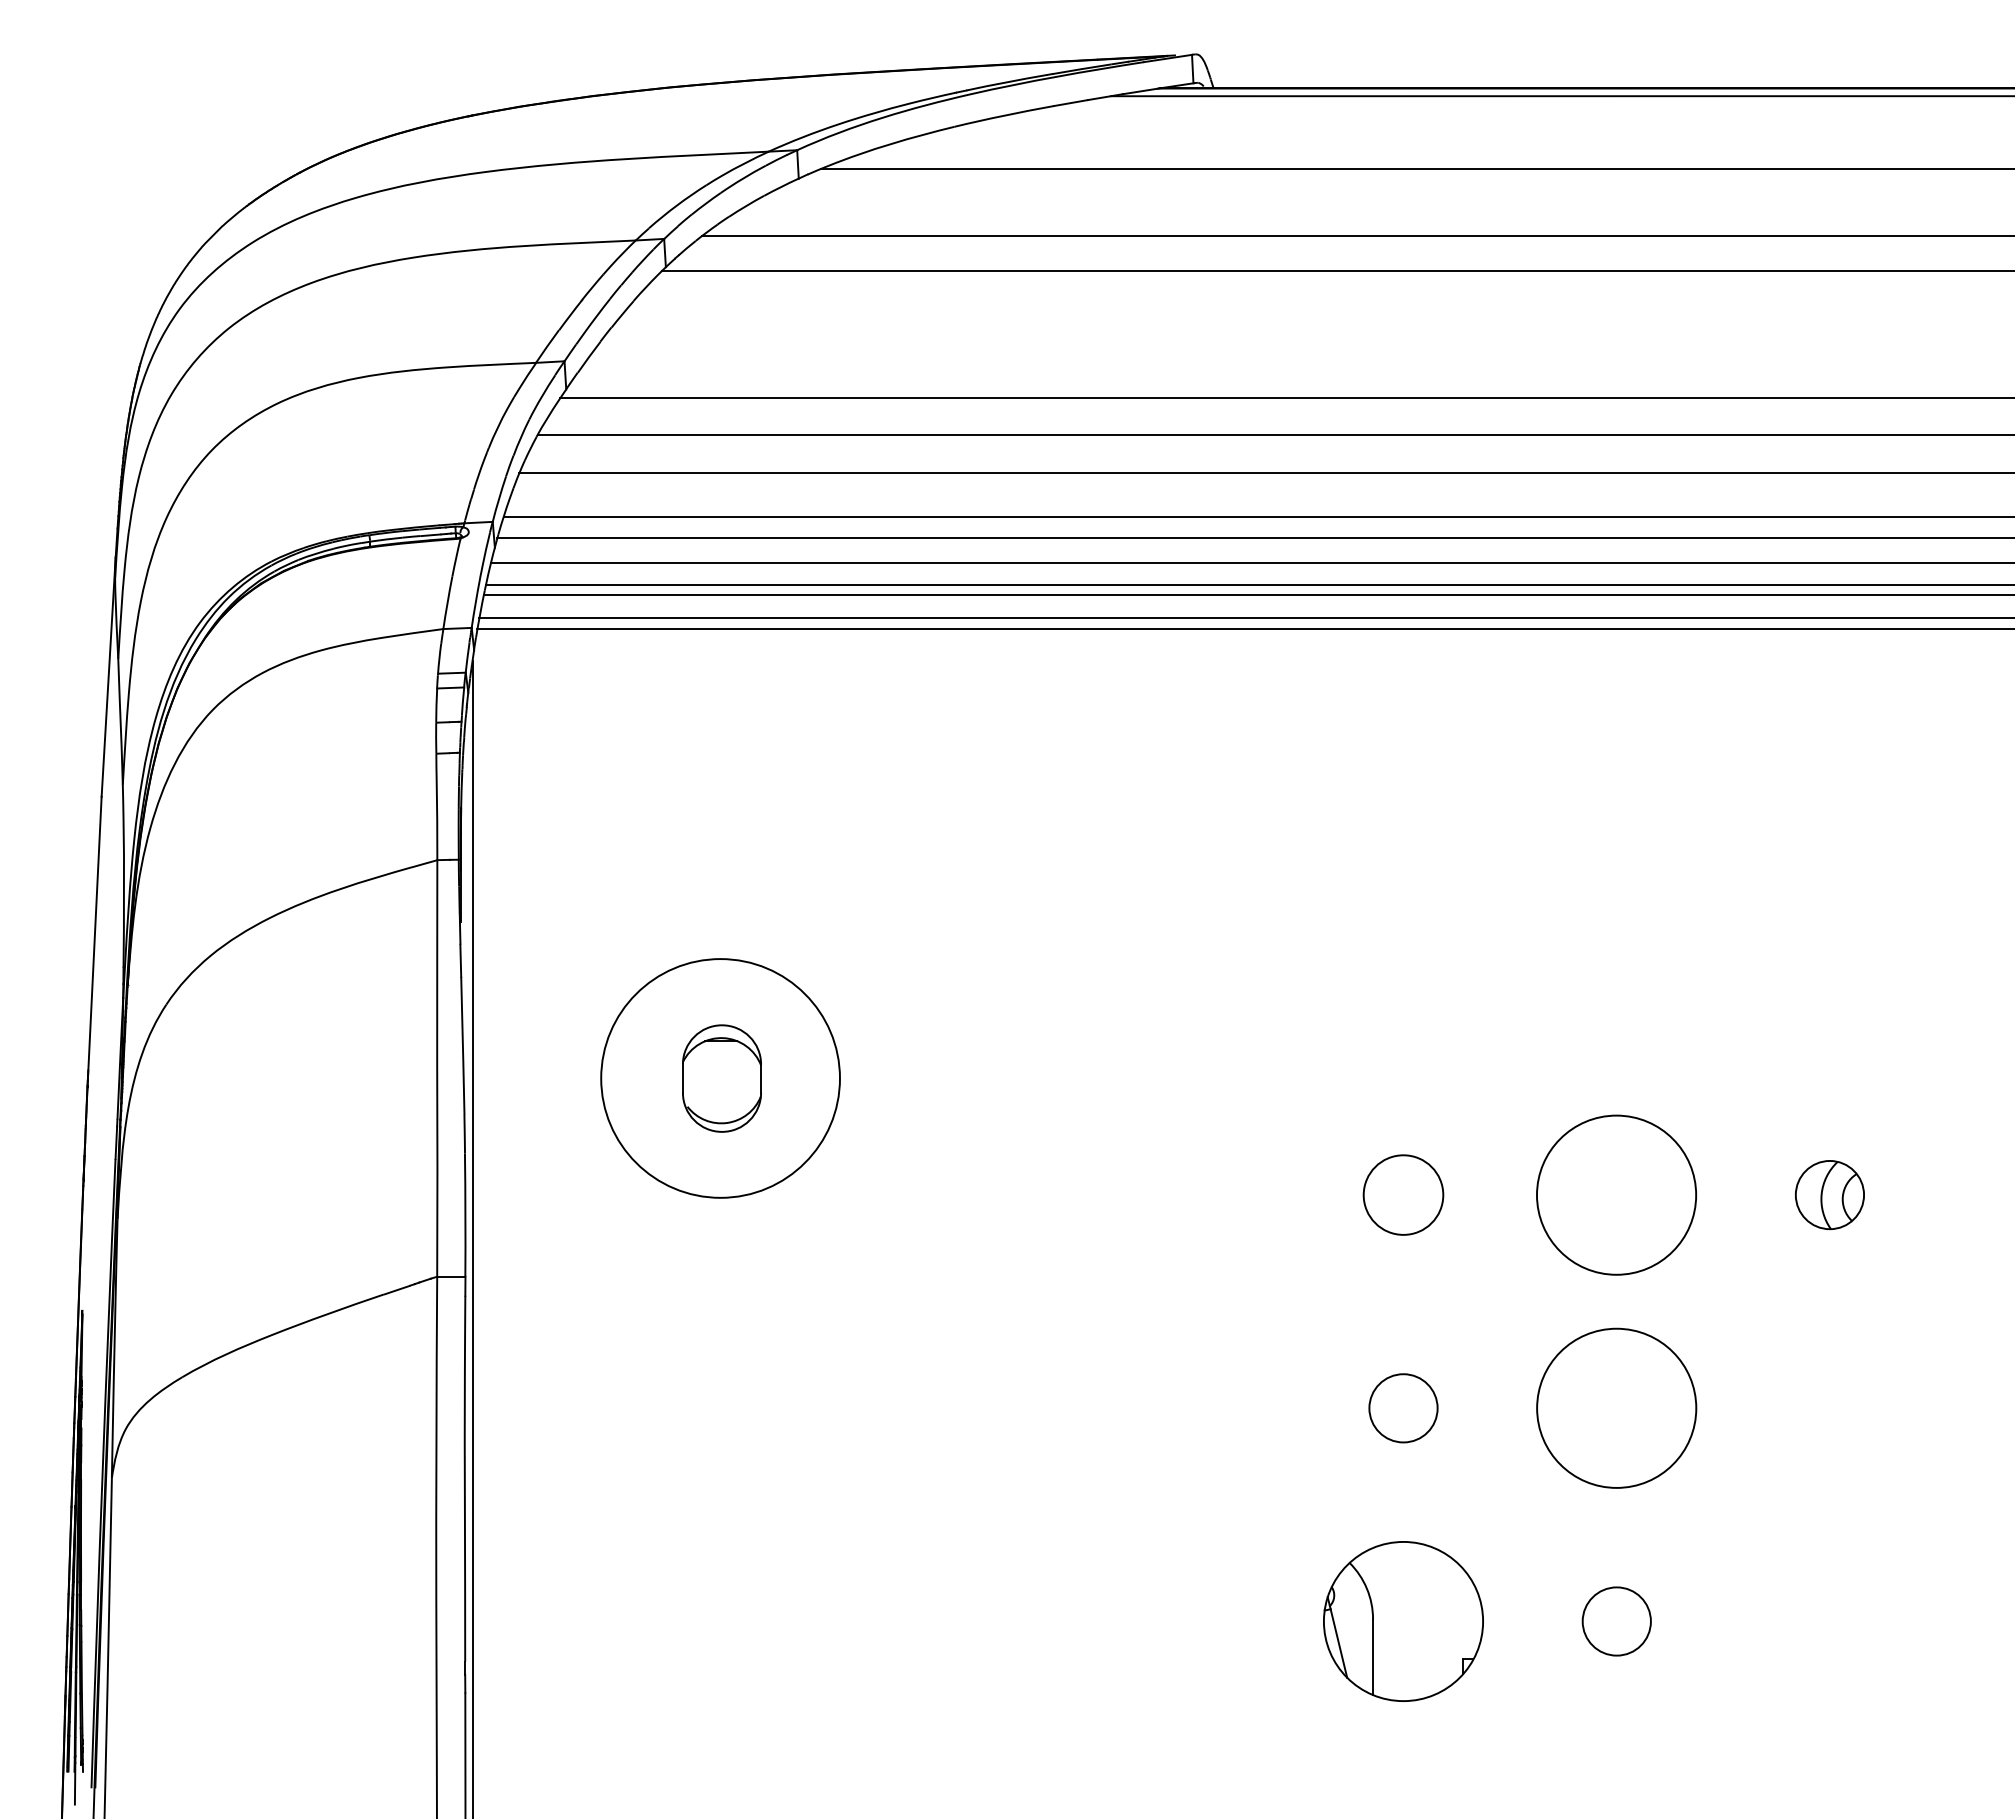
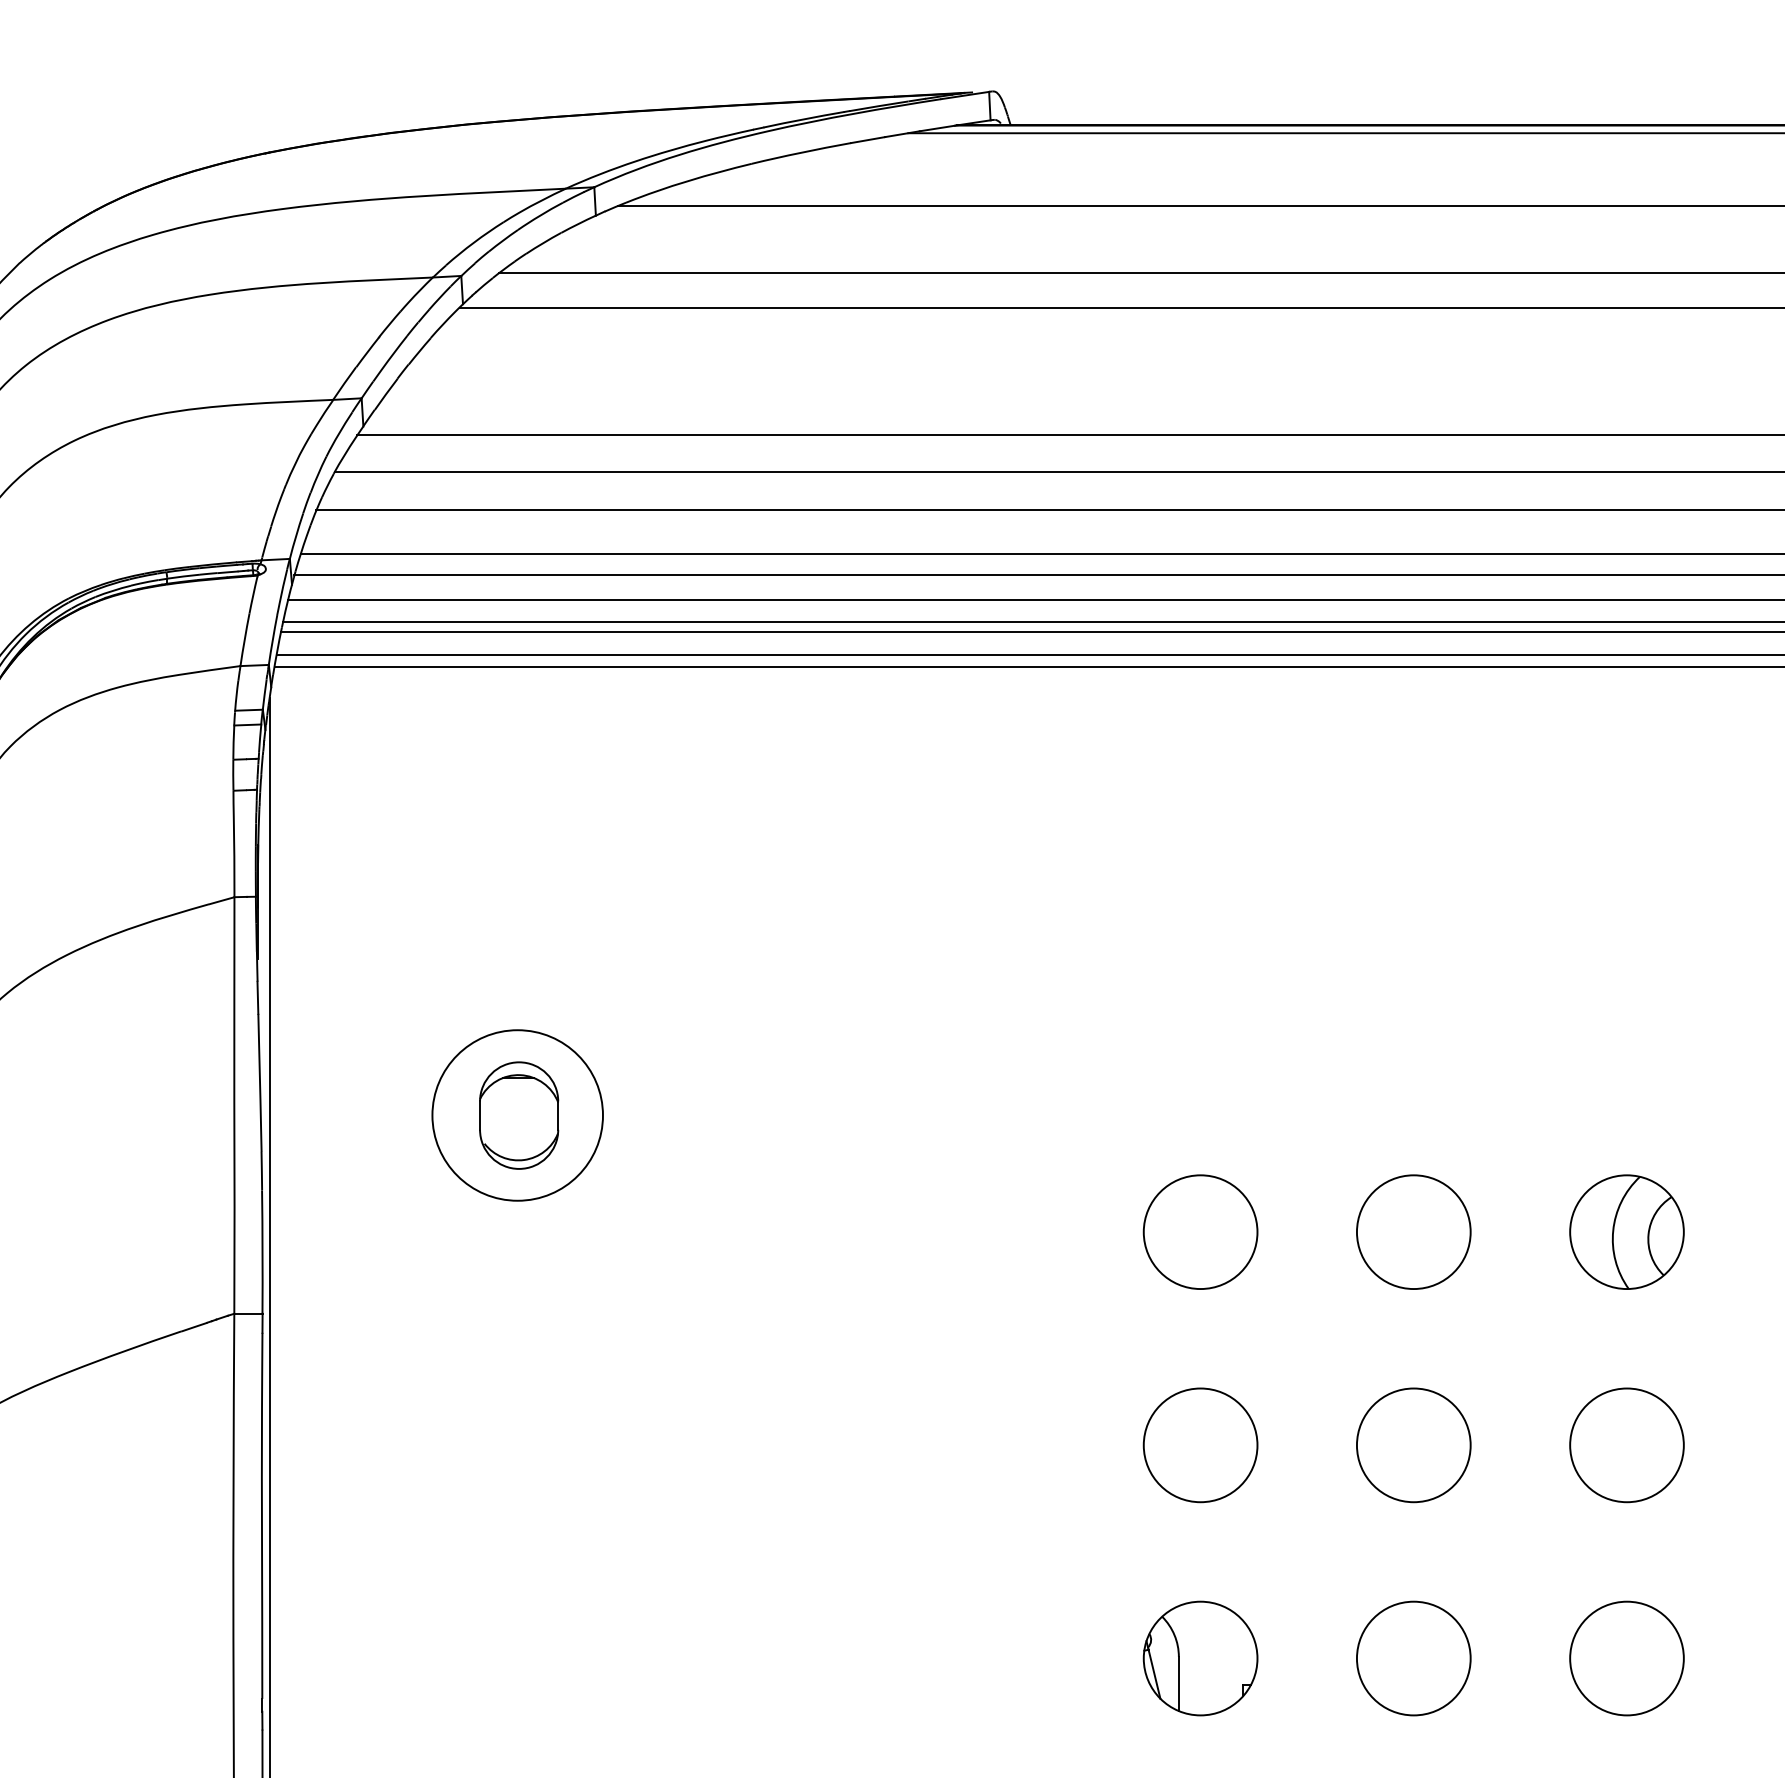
circle: (720, 1078) -> (517, 1115), size x0.71
circle: (1403, 1194) -> (1200, 1231), size x1.43
circle: (1616, 1194) -> (1413, 1231), size x0.71
part: (1829, 1194) -> (1626, 1231), size x1.67
circle: (1403, 1408) -> (1200, 1445), size x1.67
circle: (1616, 1408) -> (1413, 1445), size x0.71
circle: (1829, 1408) -> (1626, 1445), added
part: (1403, 1621) -> (1200, 1658), size x0.71
circle: (1616, 1621) -> (1413, 1658), size x1.67
circle: (1829, 1621) -> (1626, 1658), added

